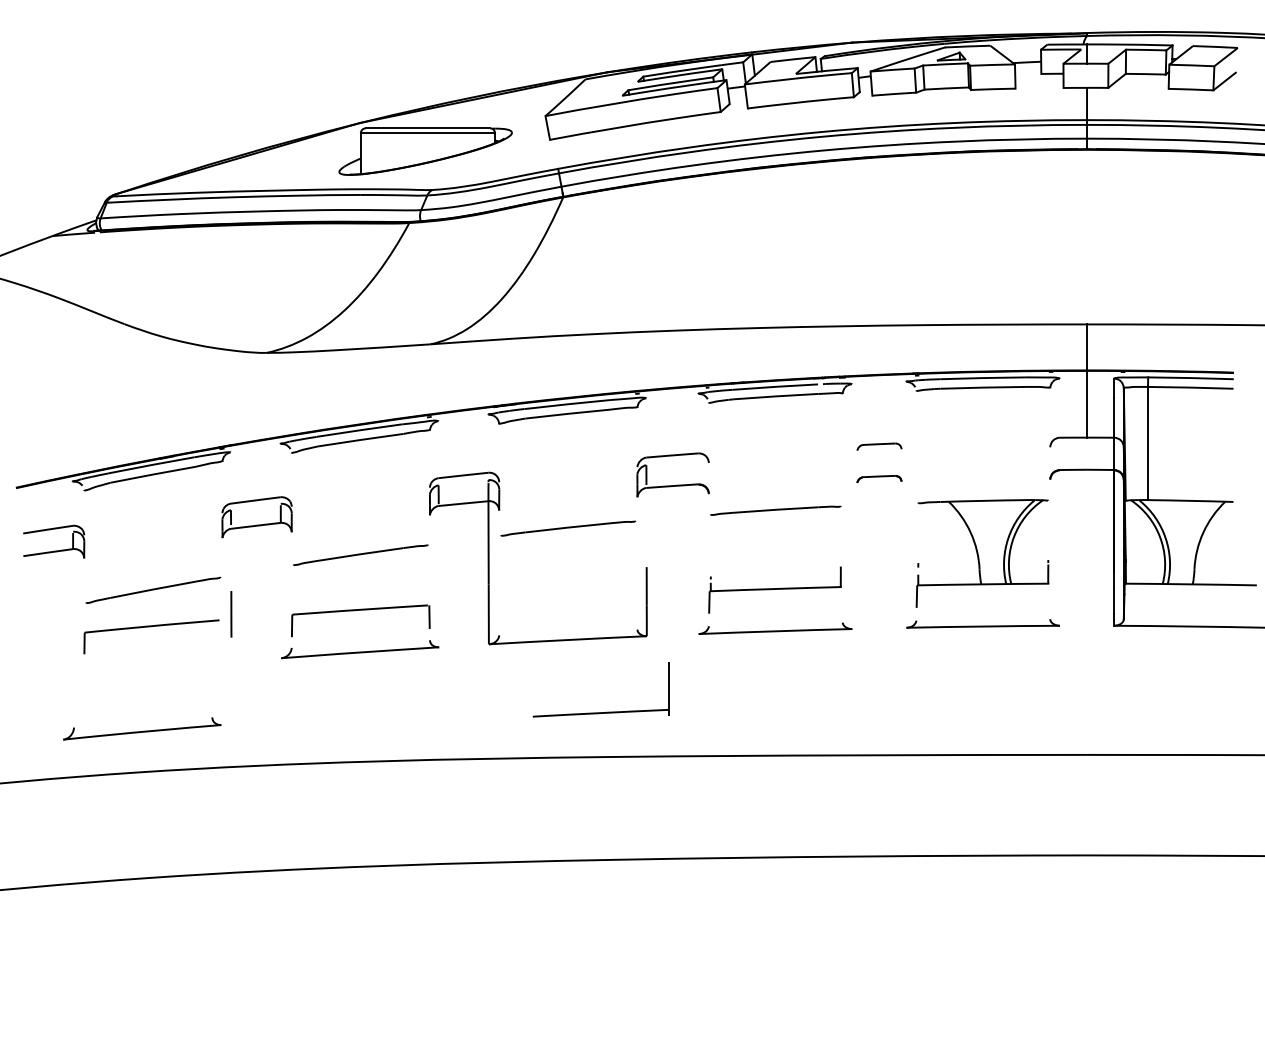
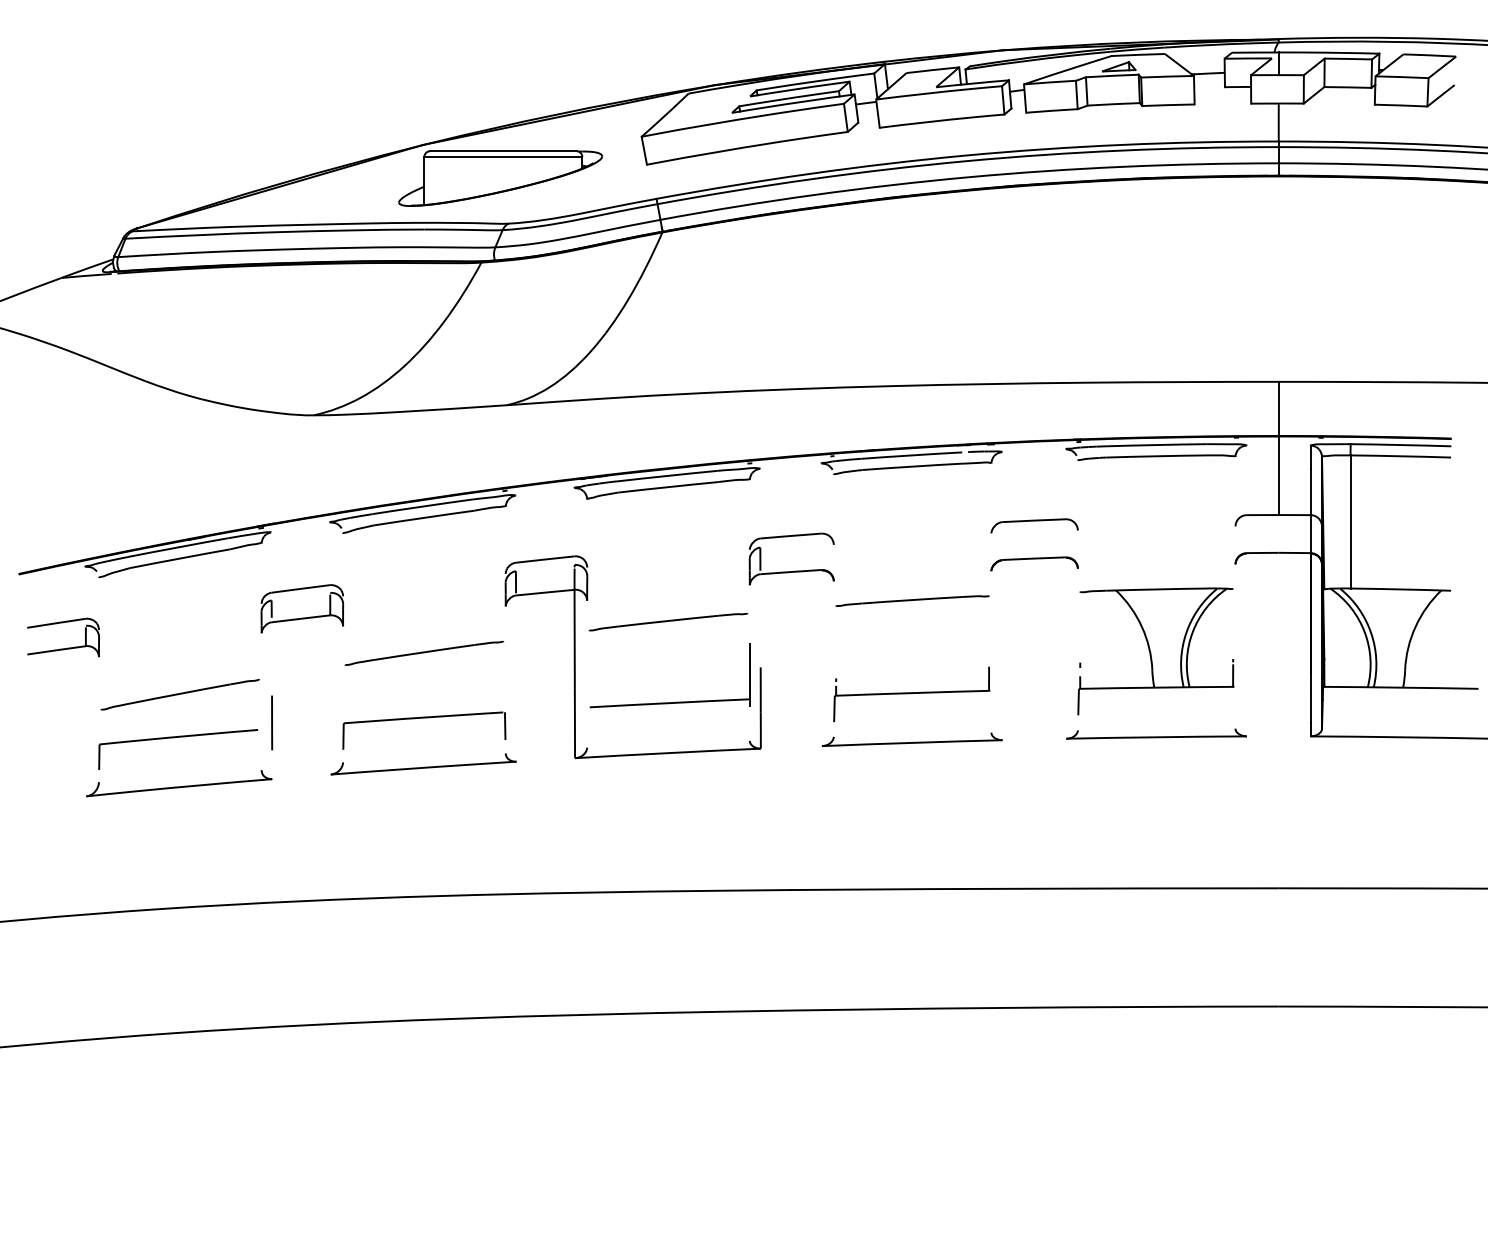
part: (879, 446) -> (1034, 525), size x1.67
part: (879, 478) -> (1034, 563), size x1.67
part: (606, 711) -> (676, 701), moved
part: (142, 728) -> (179, 783), moved

